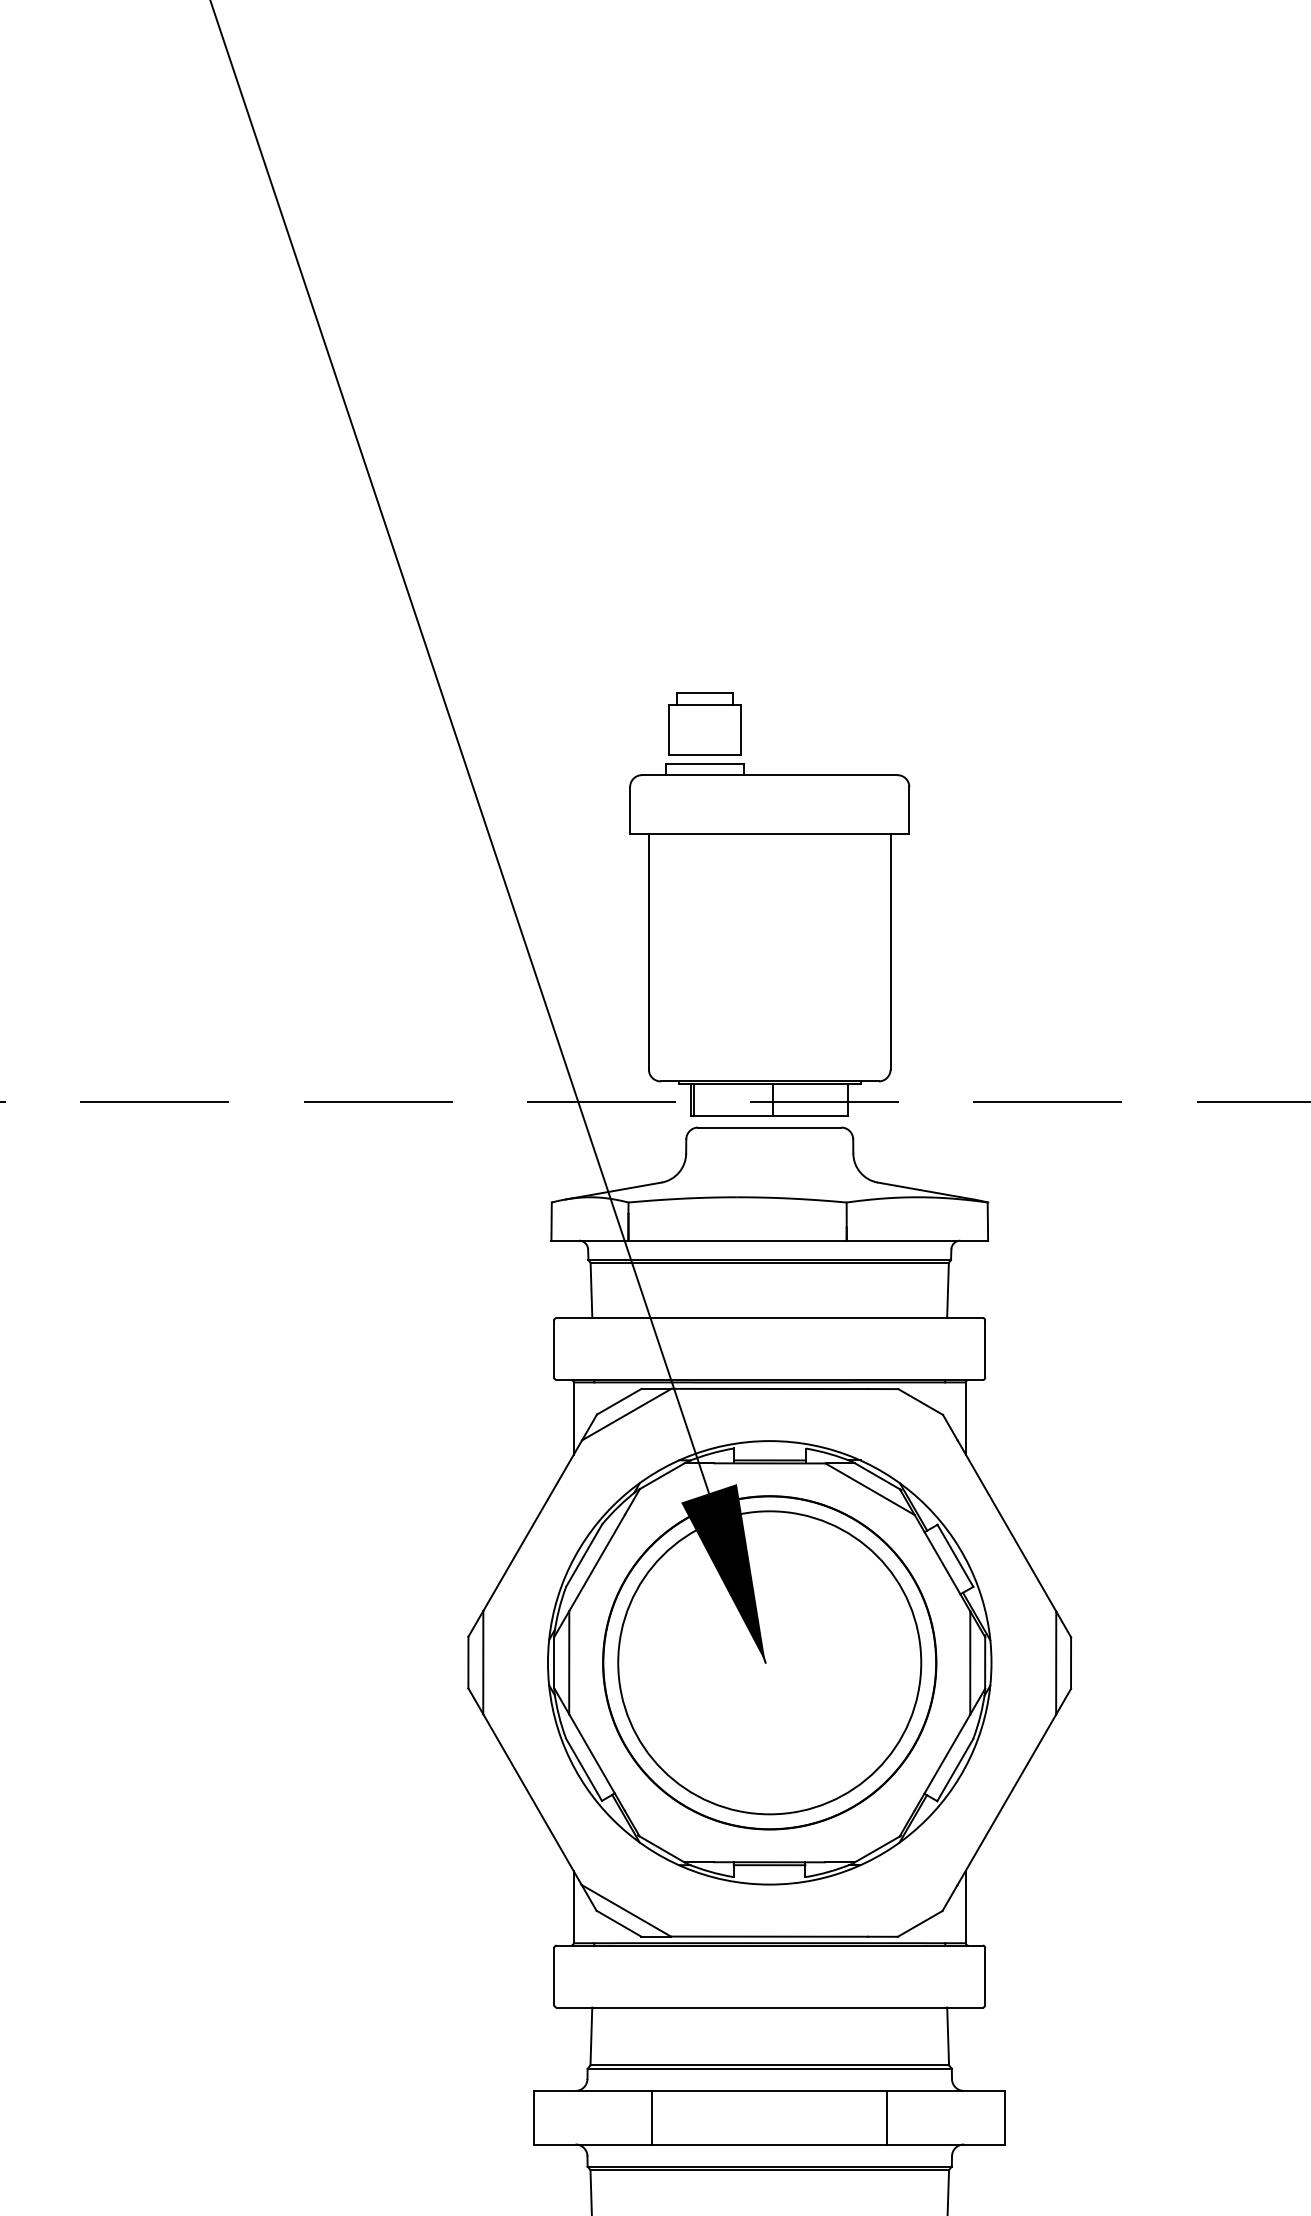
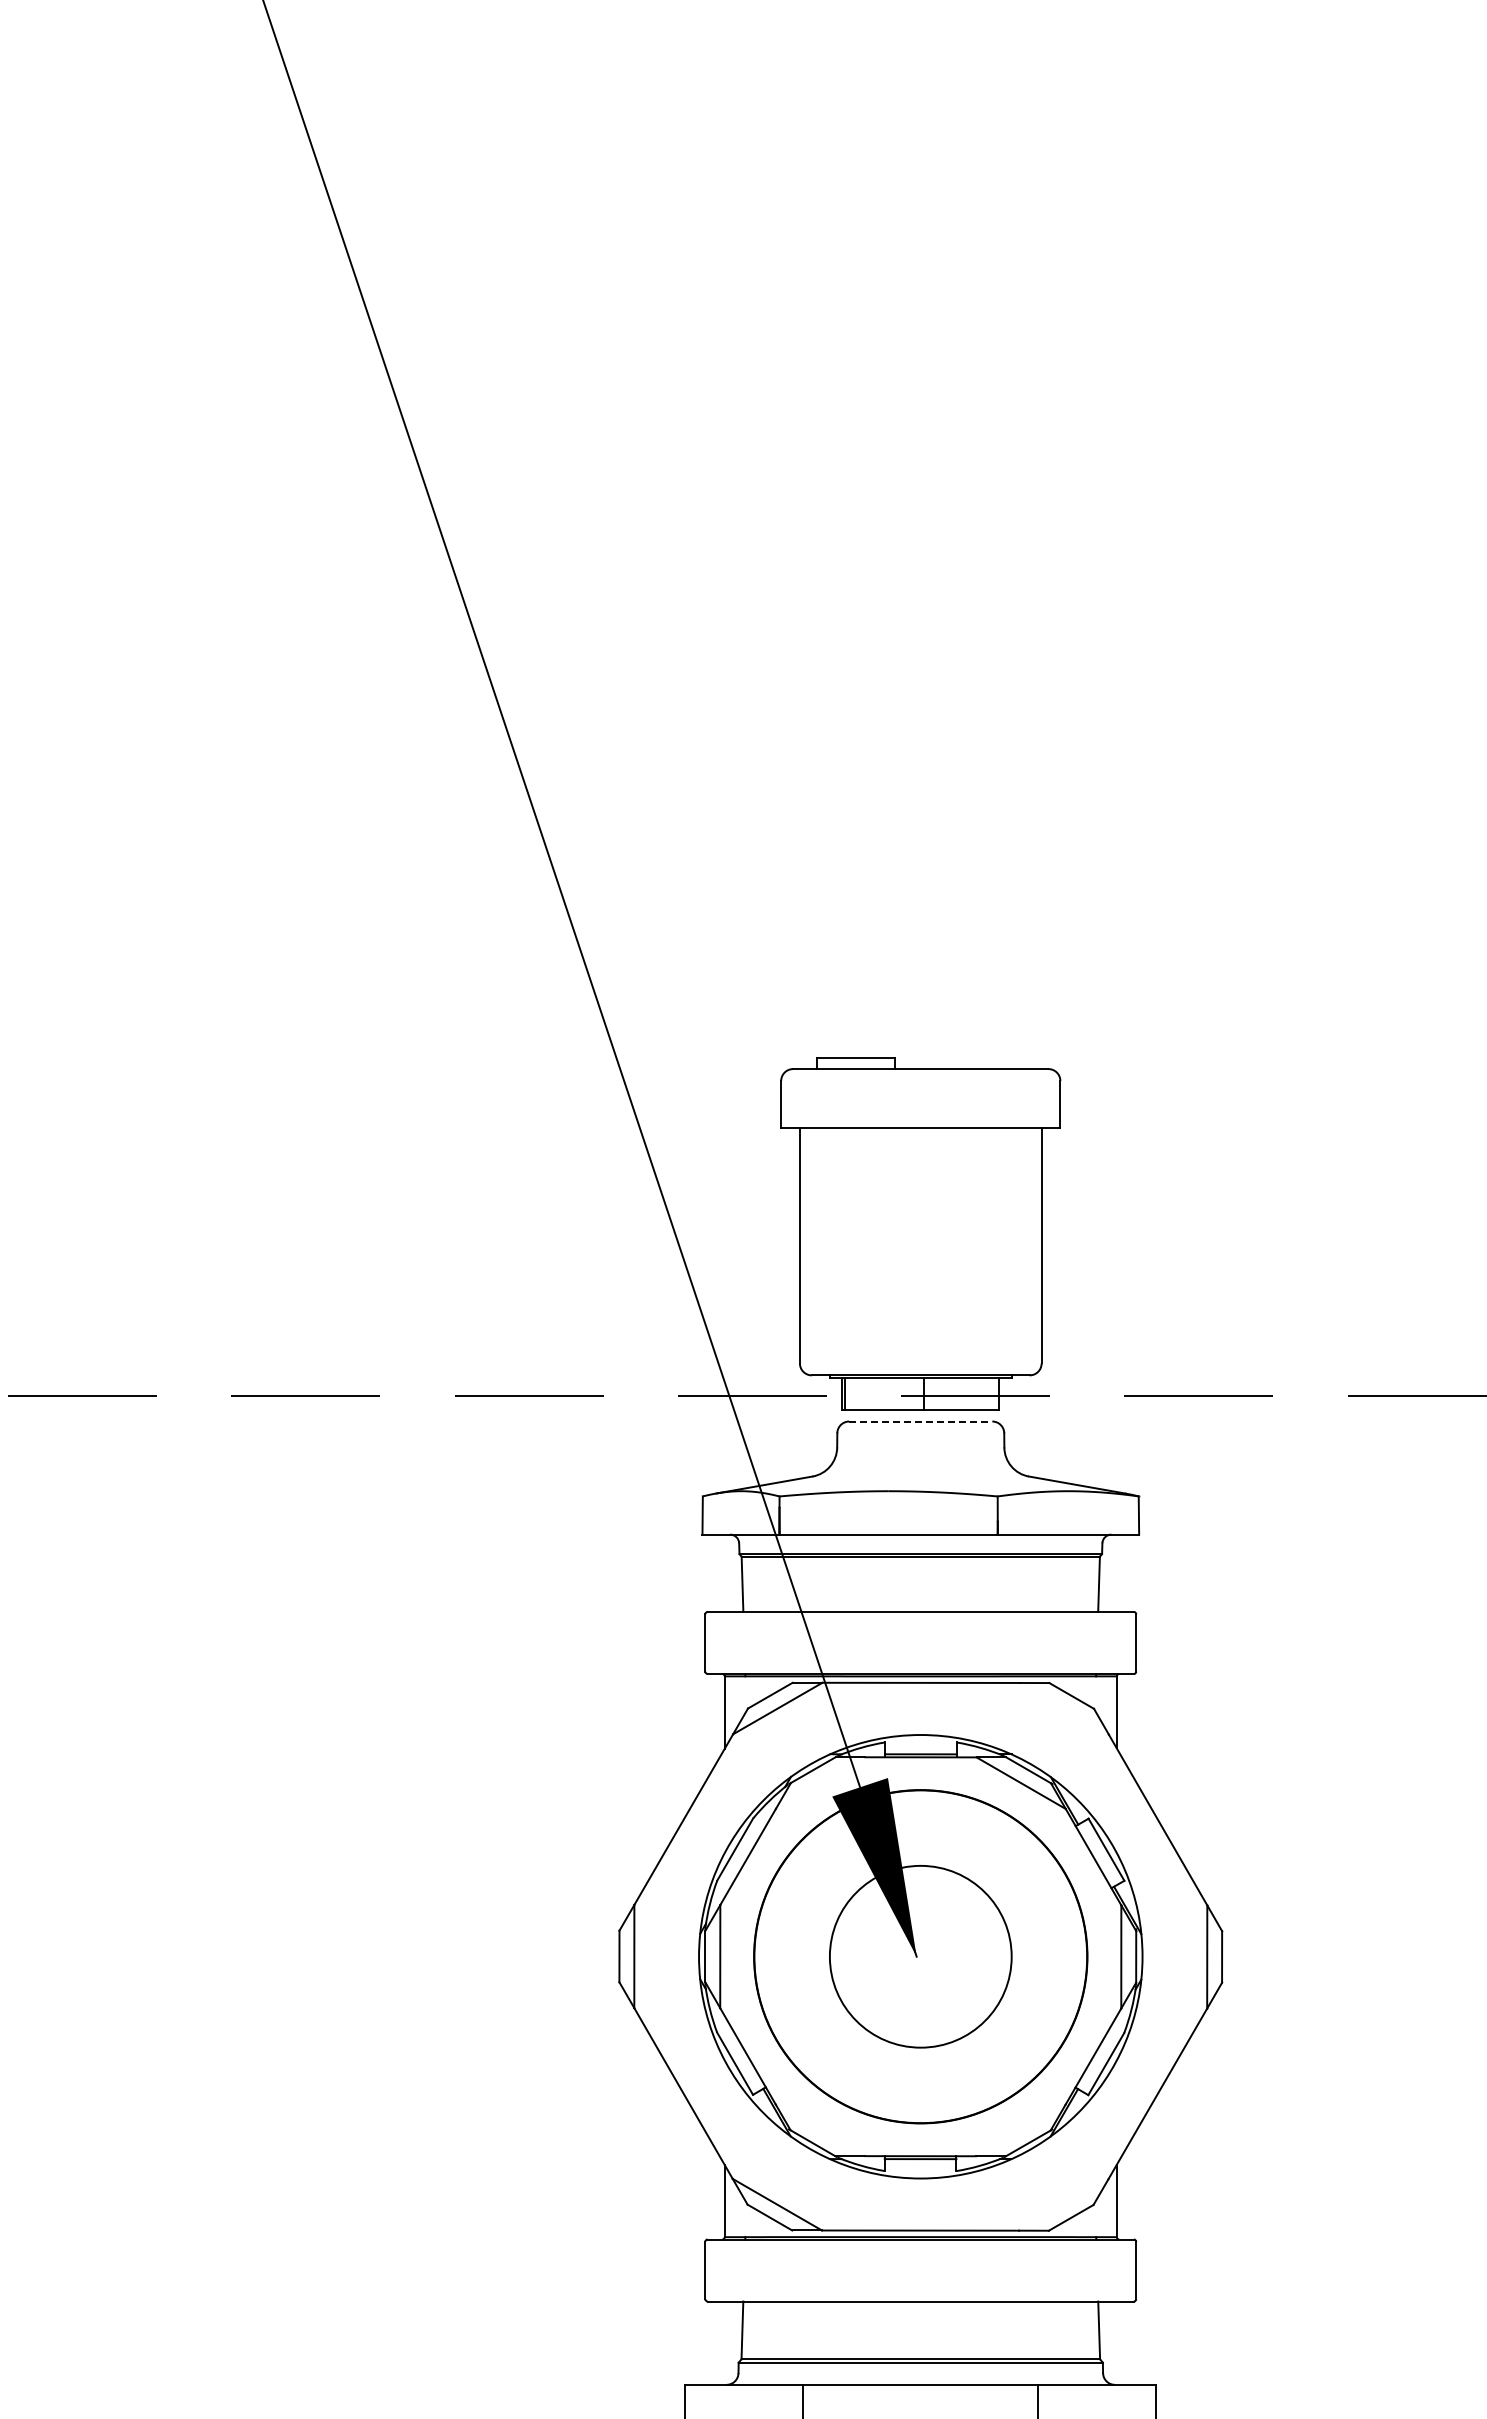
part: (704, 723) -> (855, 1017), removed
line: (769, 1127) -> (920, 1421), solid -> dashed
circle: (769, 1662) -> (920, 1956), size x0.6

